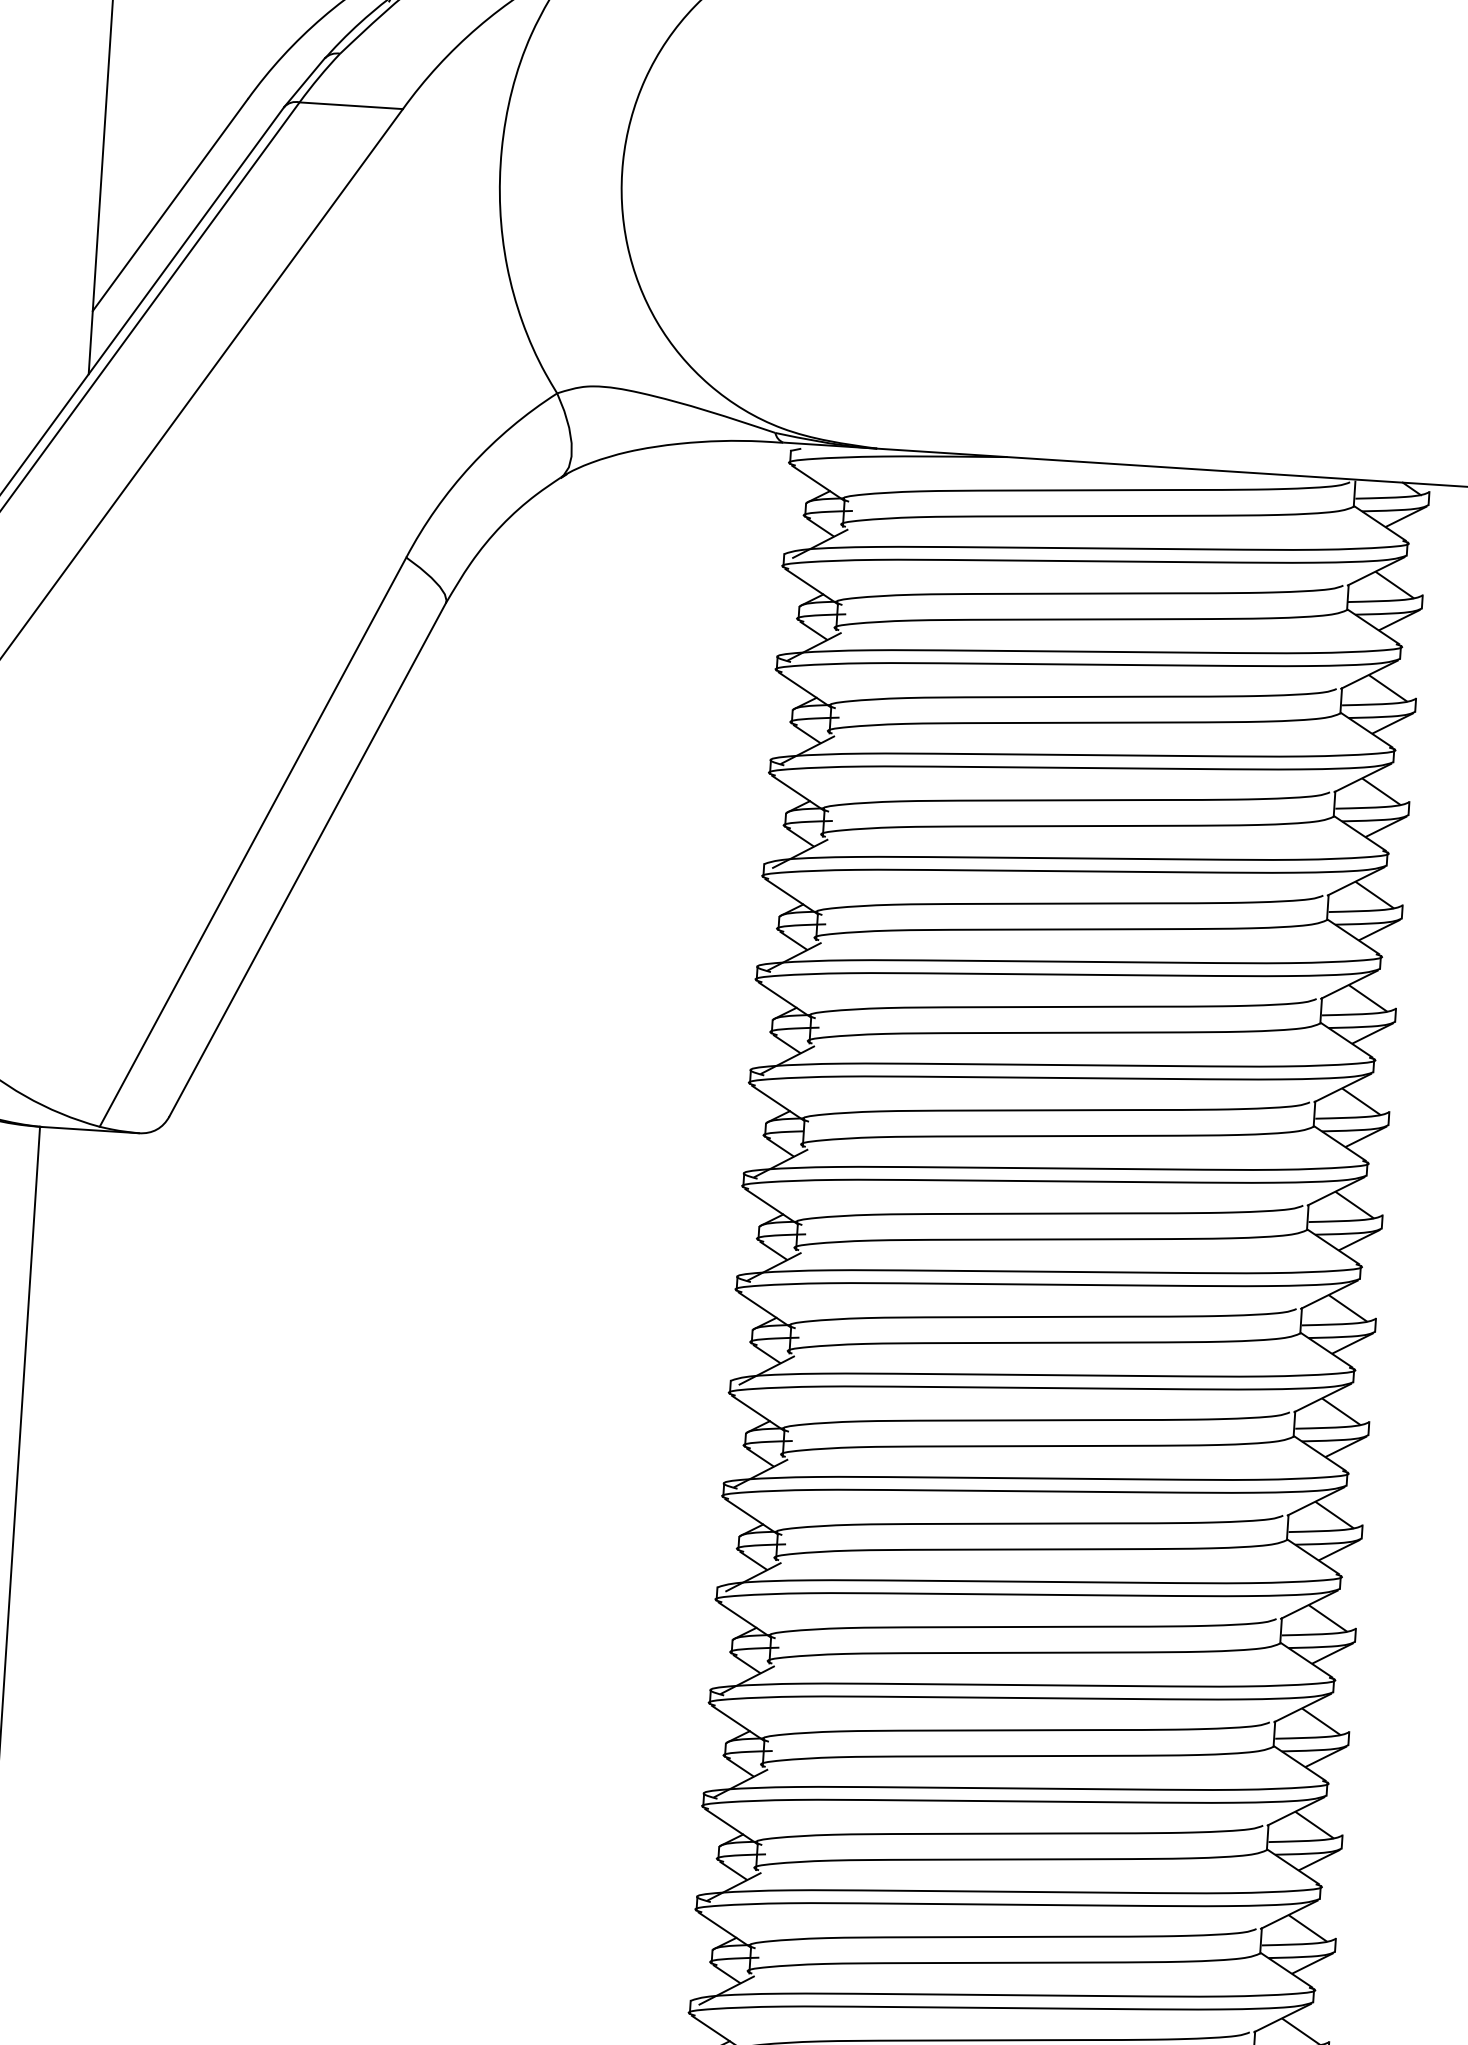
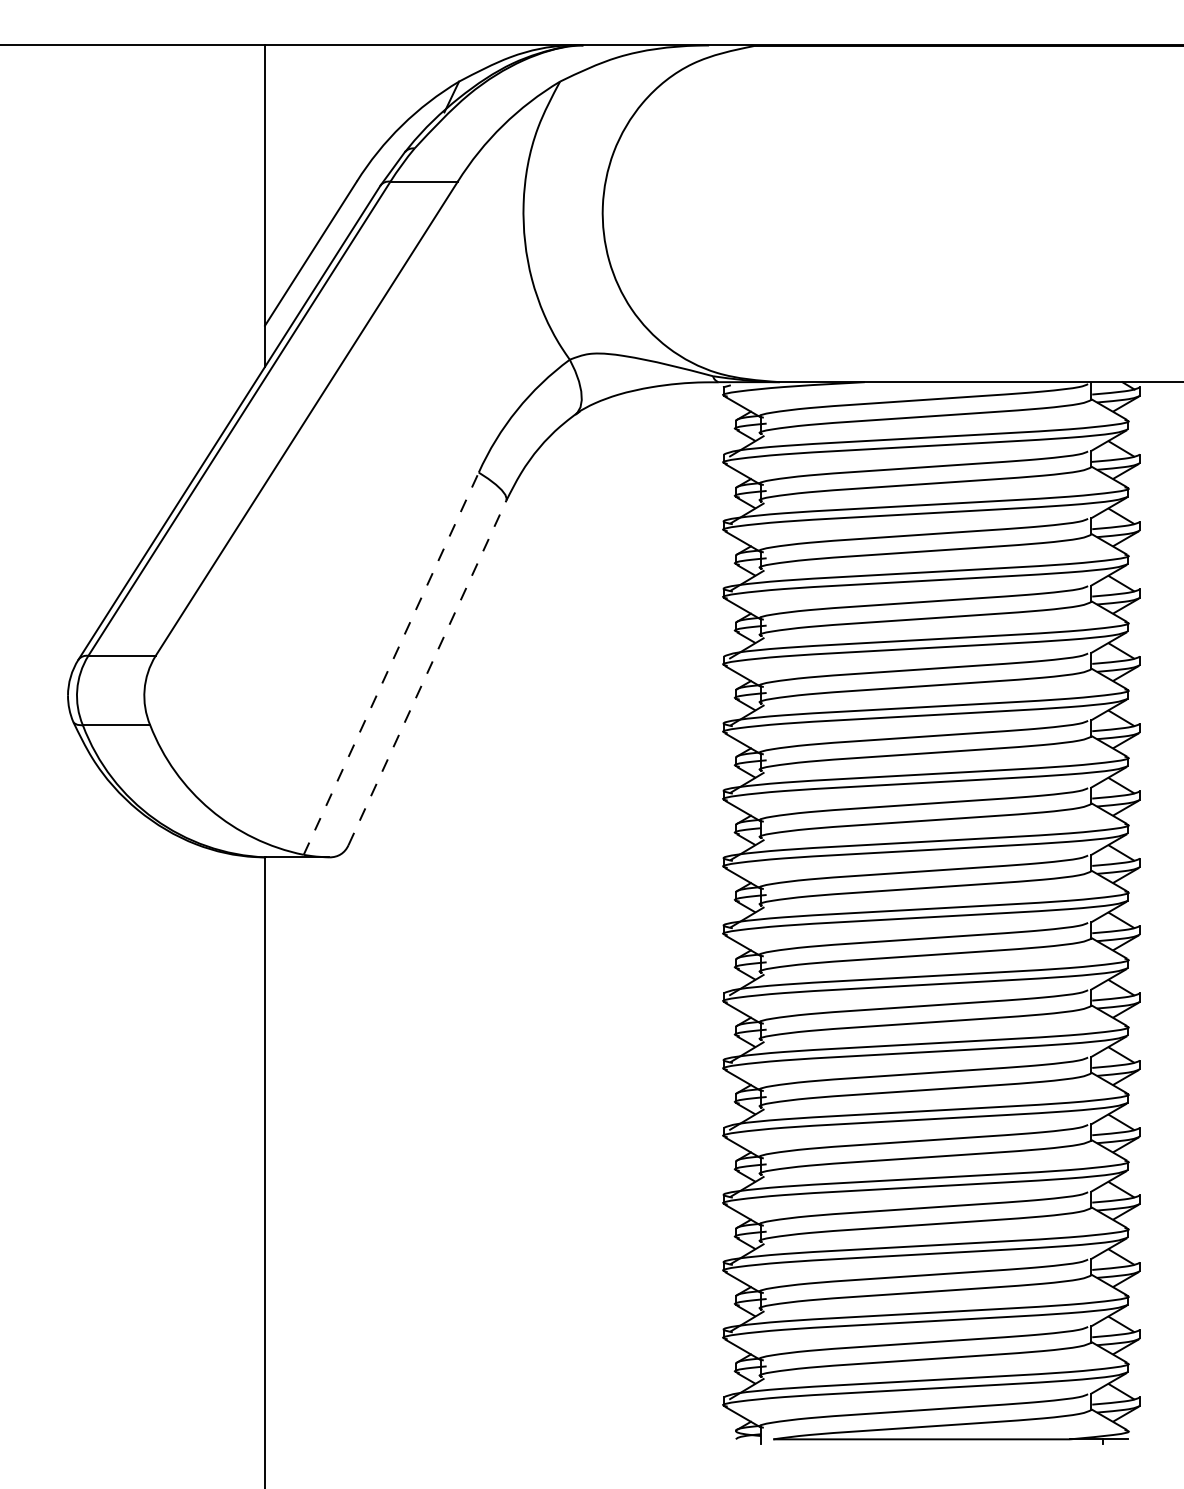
line: (253, 841) -> (391, 663), solid -> dashed
line: (307, 859) -> (427, 672), solid -> dashed

